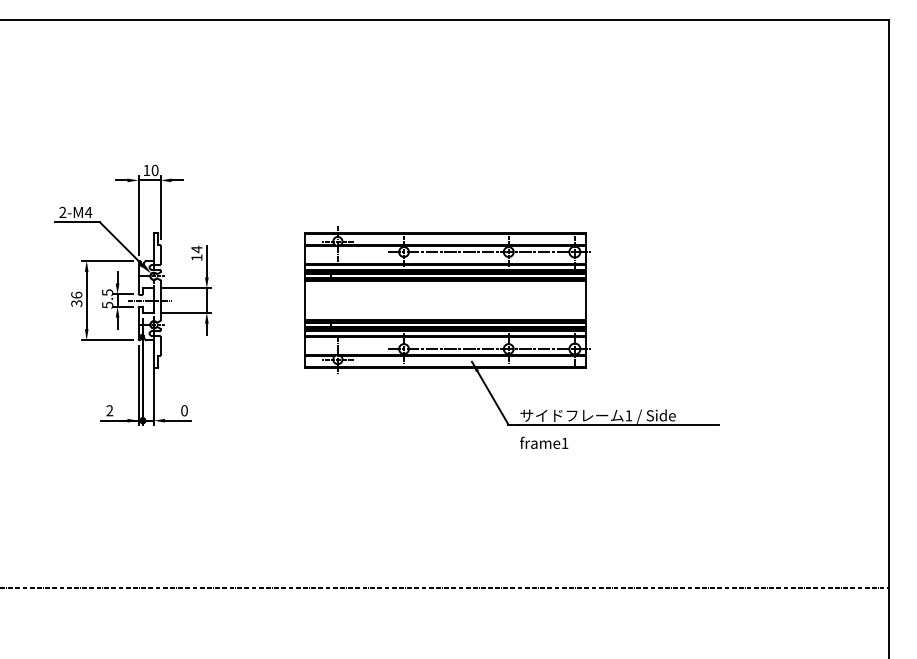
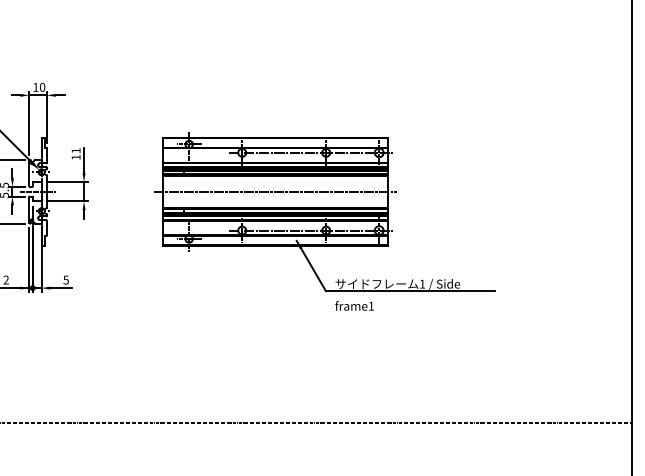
text: (196, 249) -> (75, 150), 14 -> 11
line: (444, 300) -> (274, 191), added
text: (184, 410) -> (66, 279), 0 -> 5

